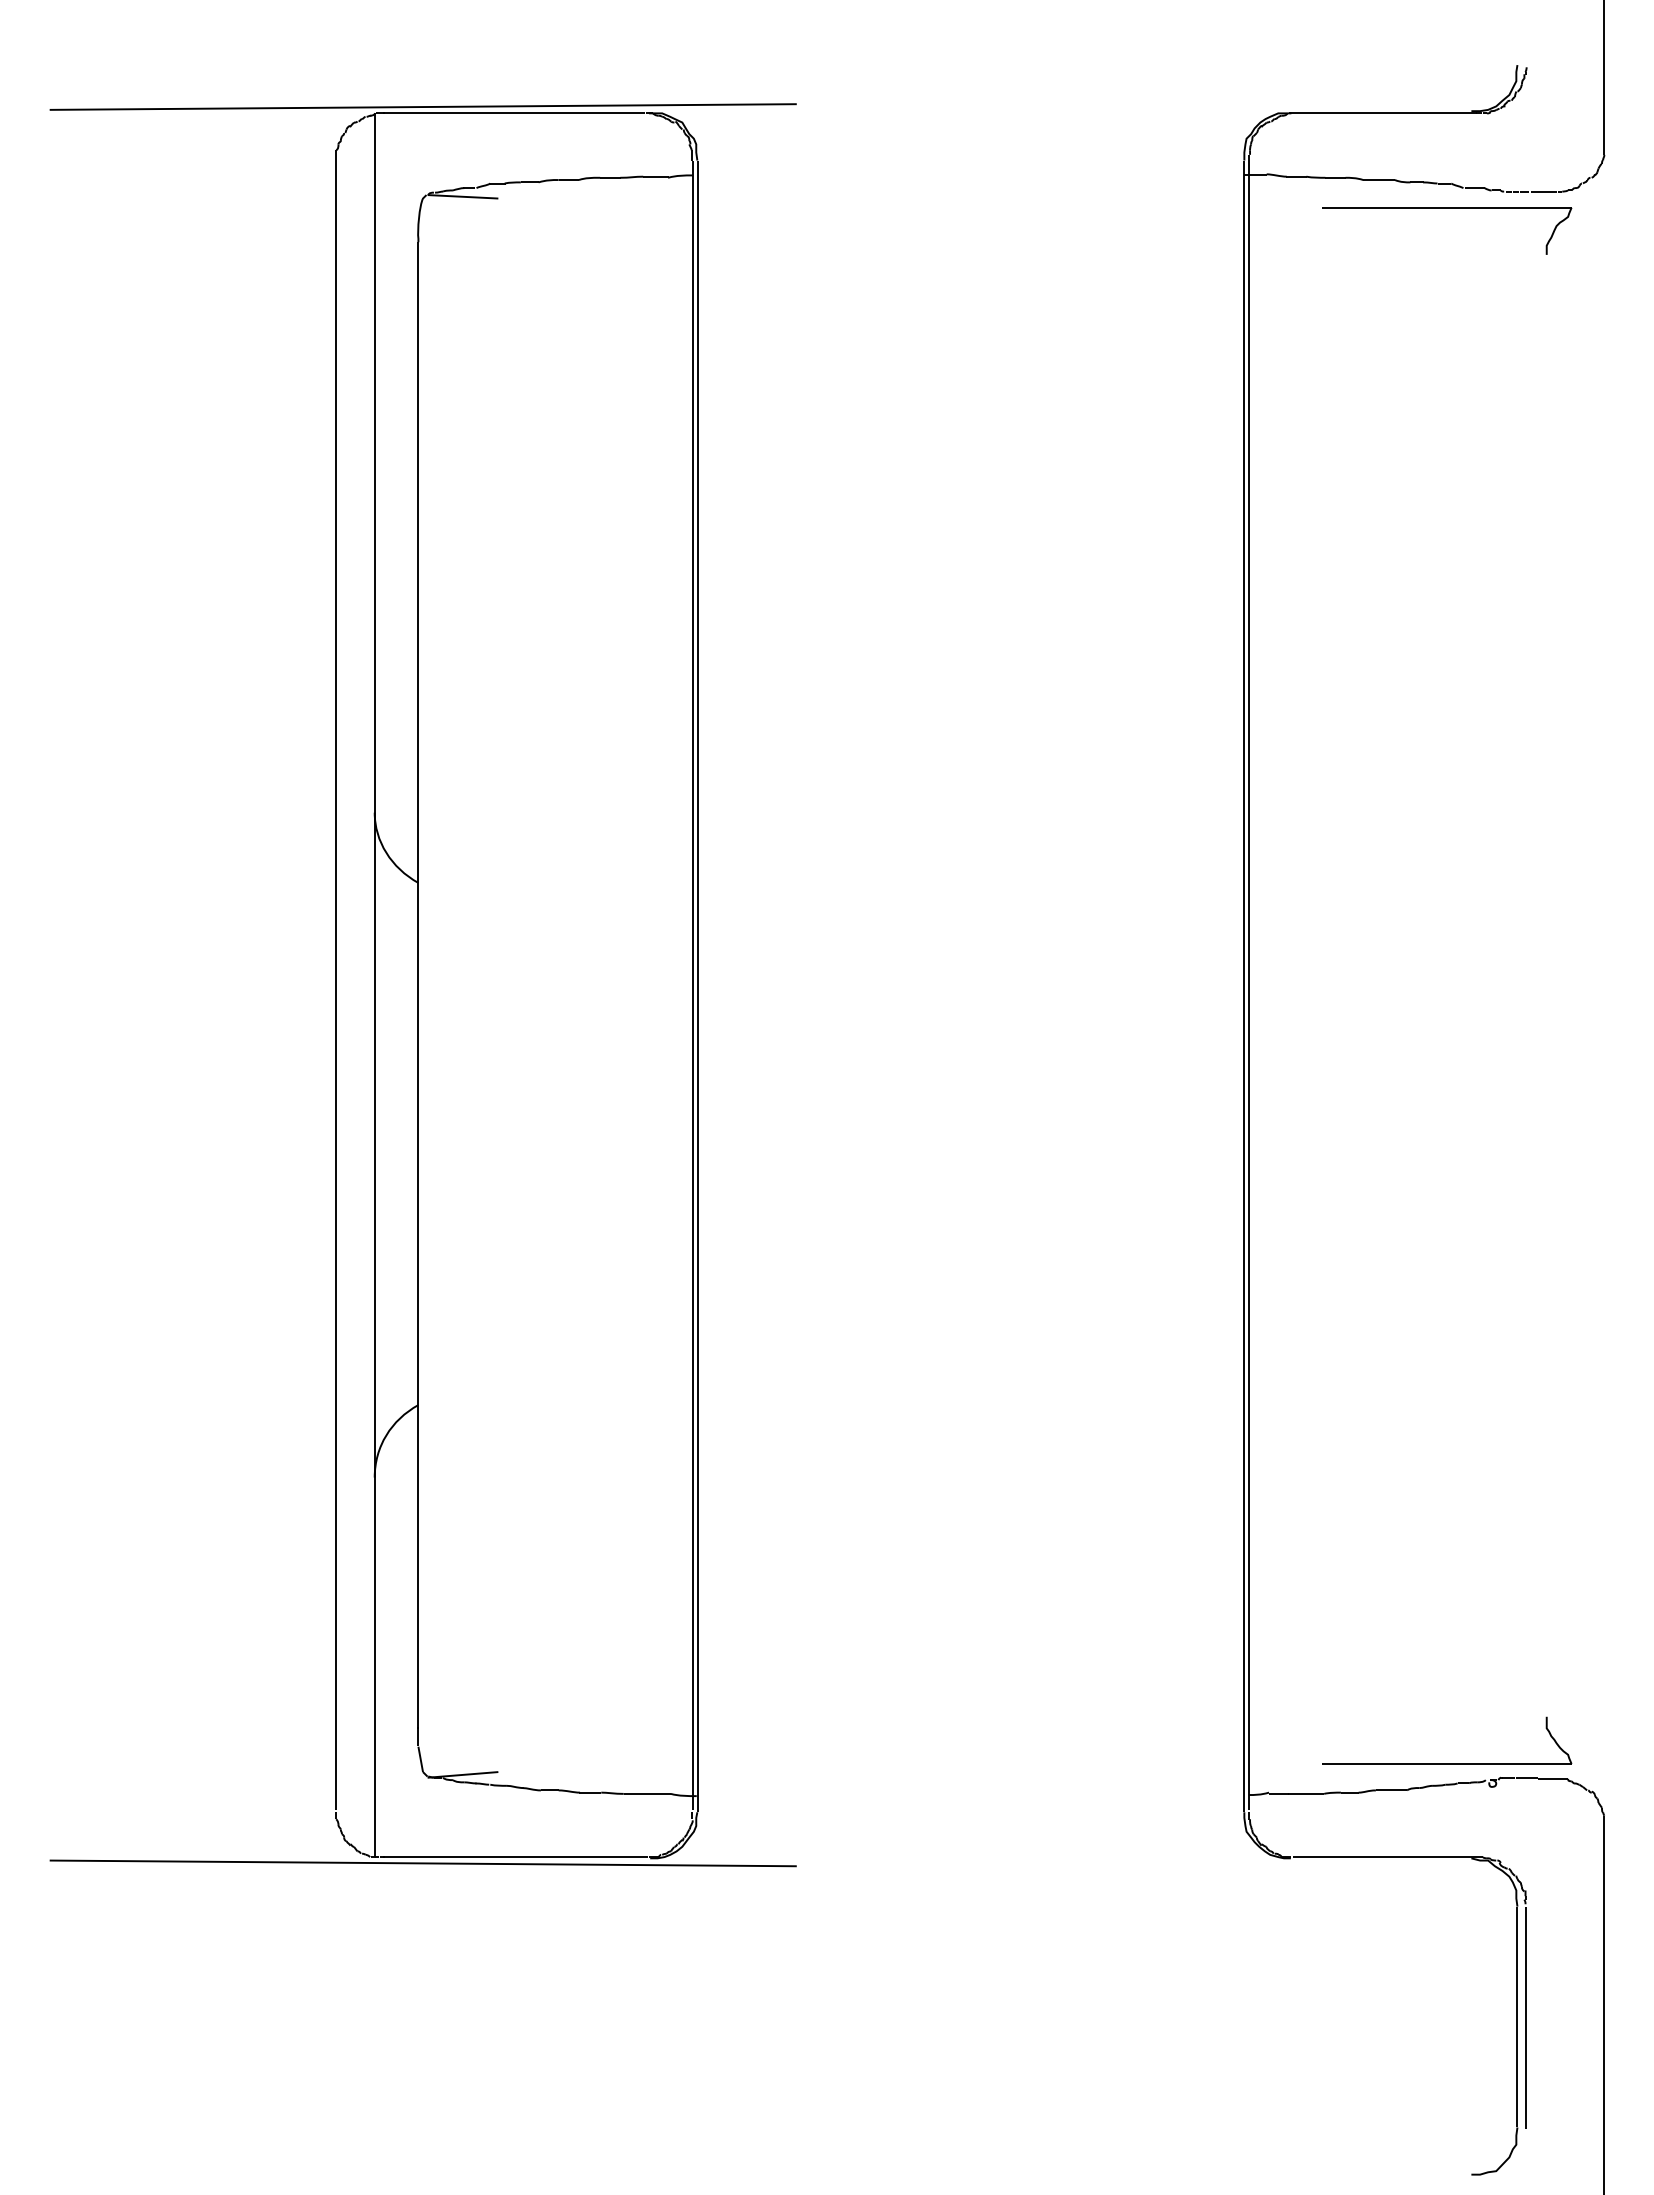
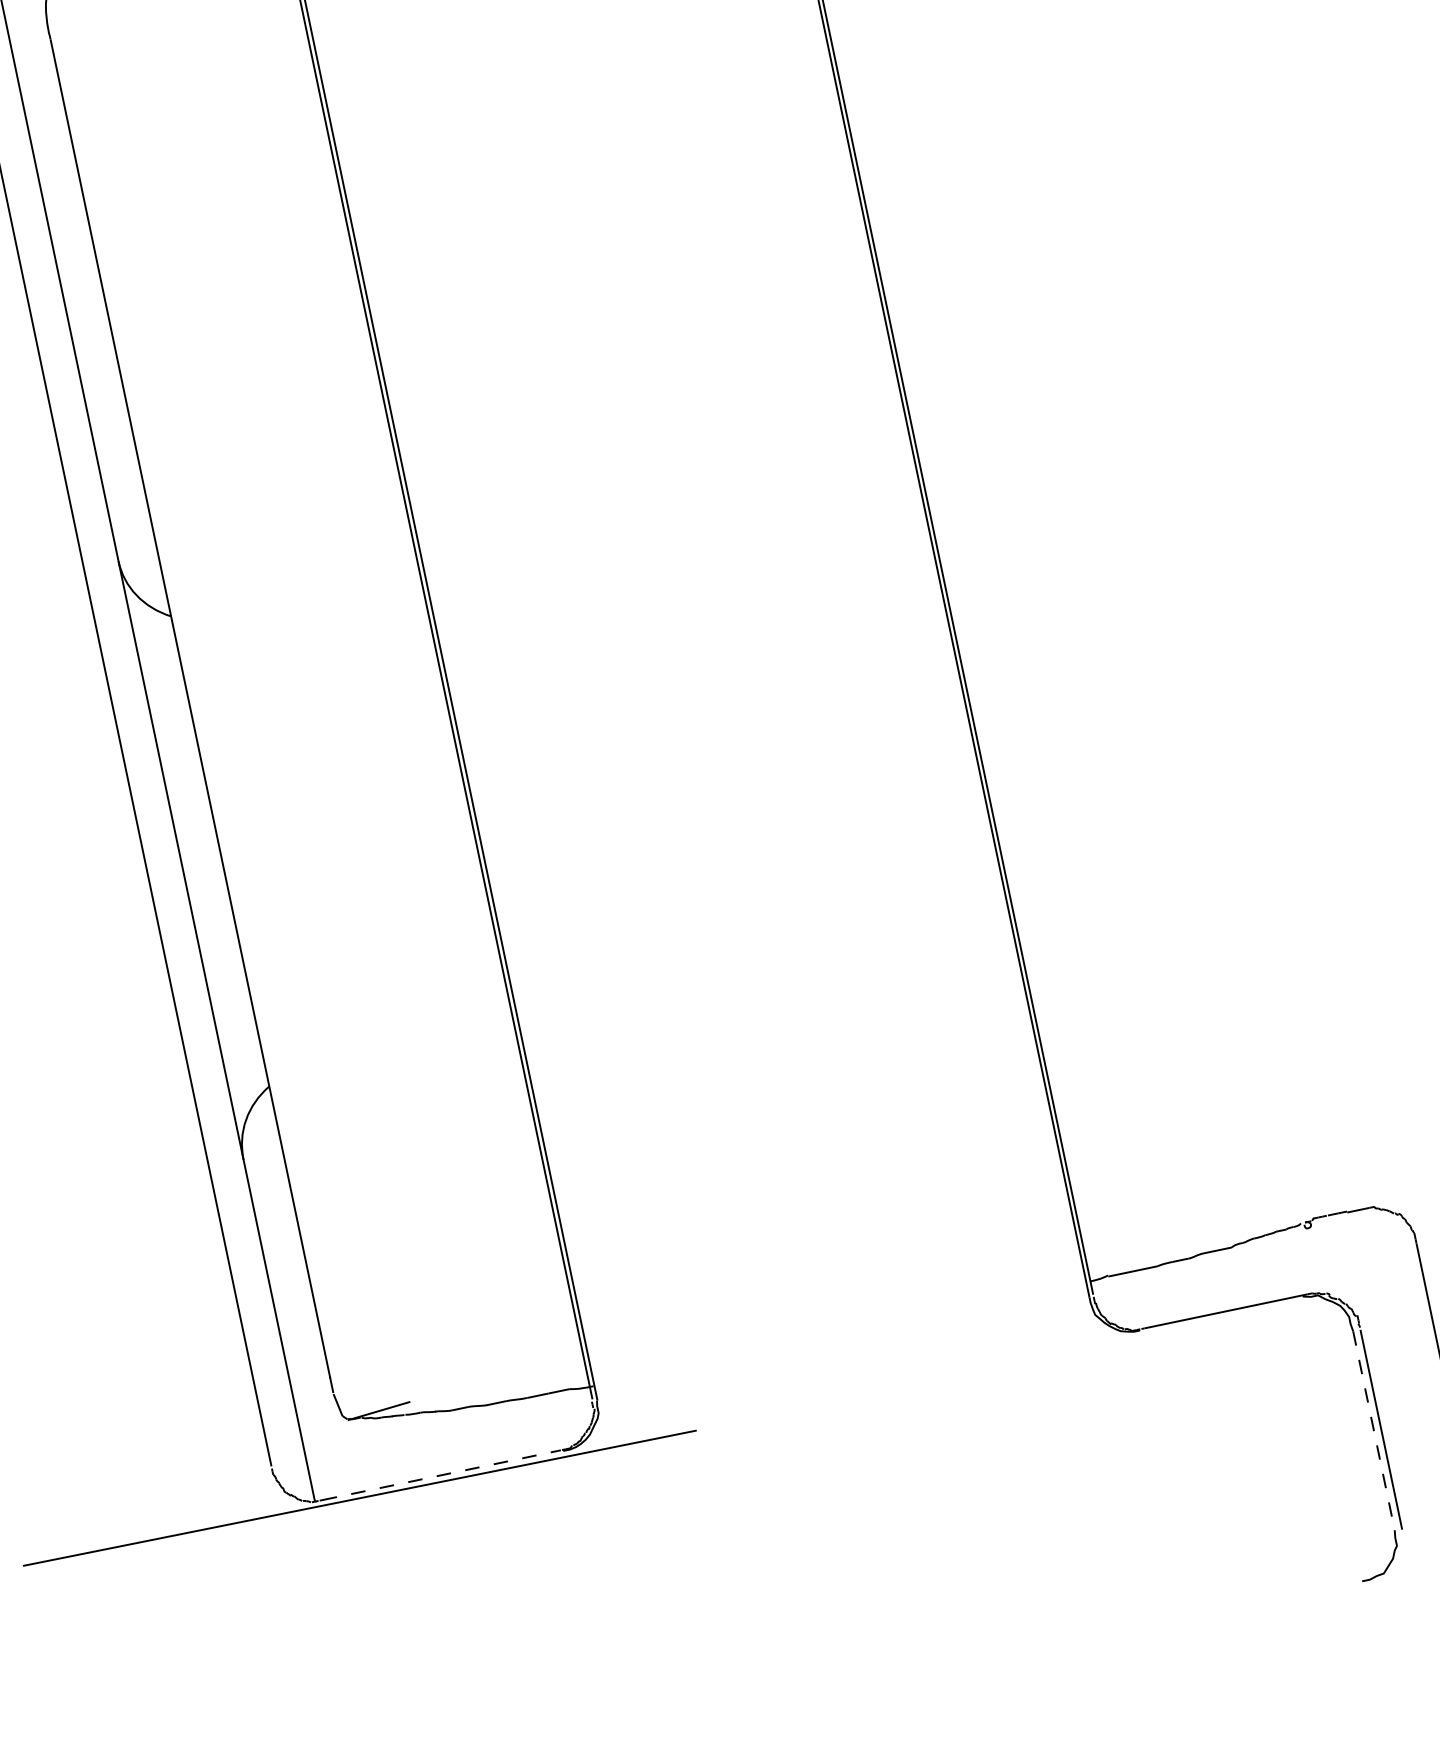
part: (1447, 1763) -> (1263, 1215), removed
line: (513, 1857) -> (440, 1475), solid -> dashed
line: (1517, 2017) -> (1374, 1431), solid -> dashed

